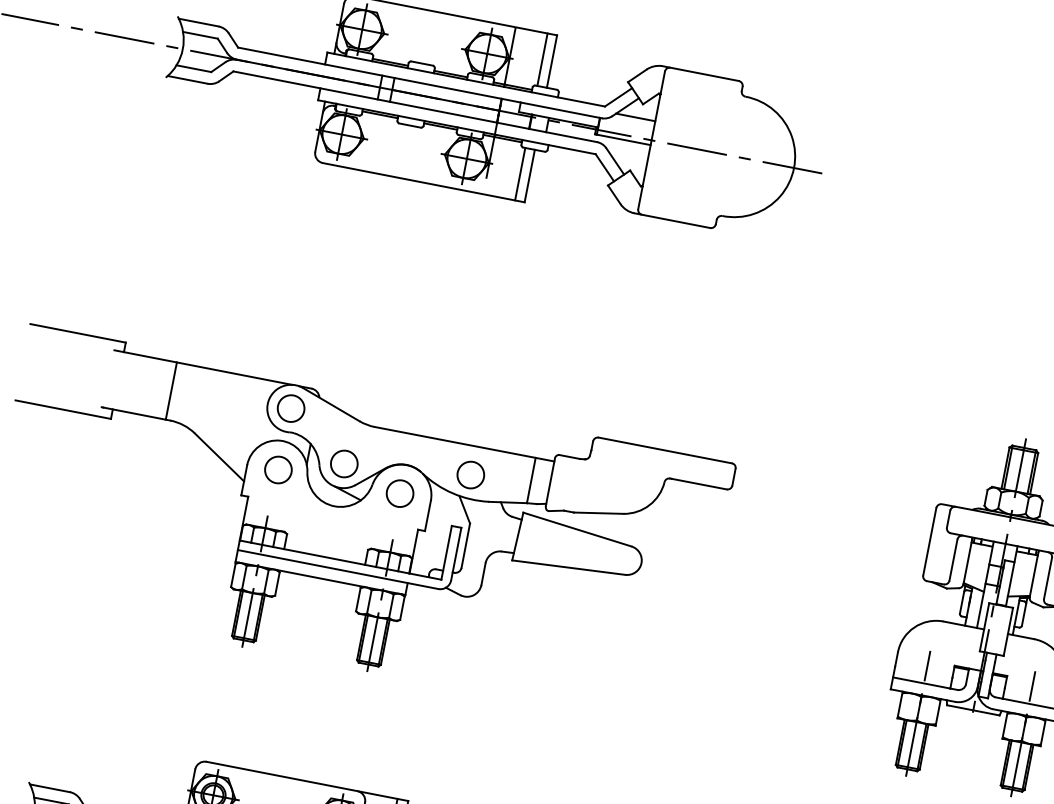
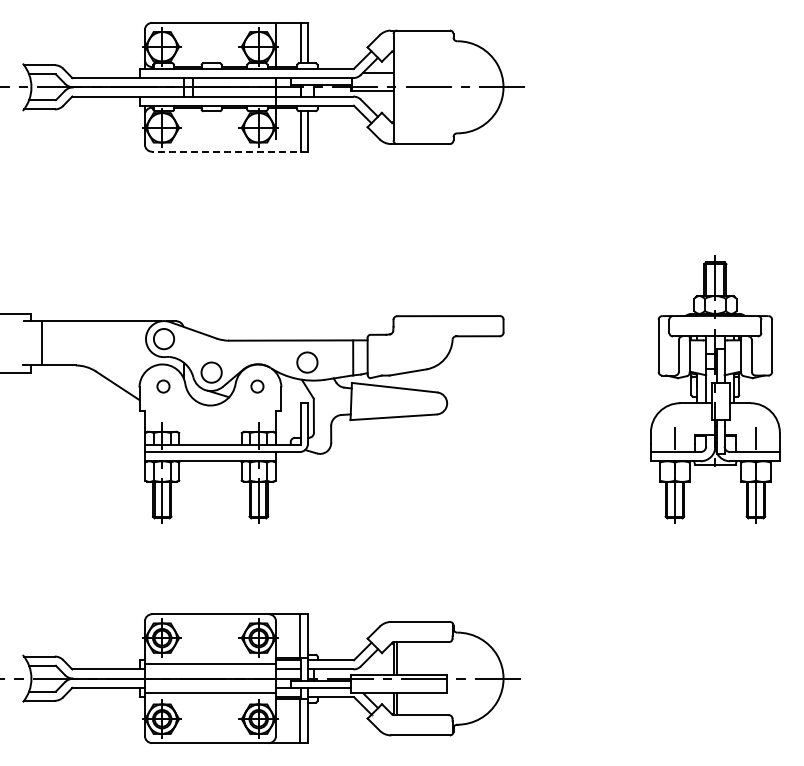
line: (424, 182) -> (230, 151), solid -> dashed
line: (171, 391) -> (42, 343), moved
circle: (278, 469) -> (163, 386), size x0.6
circle: (400, 493) -> (257, 386), size x0.6

